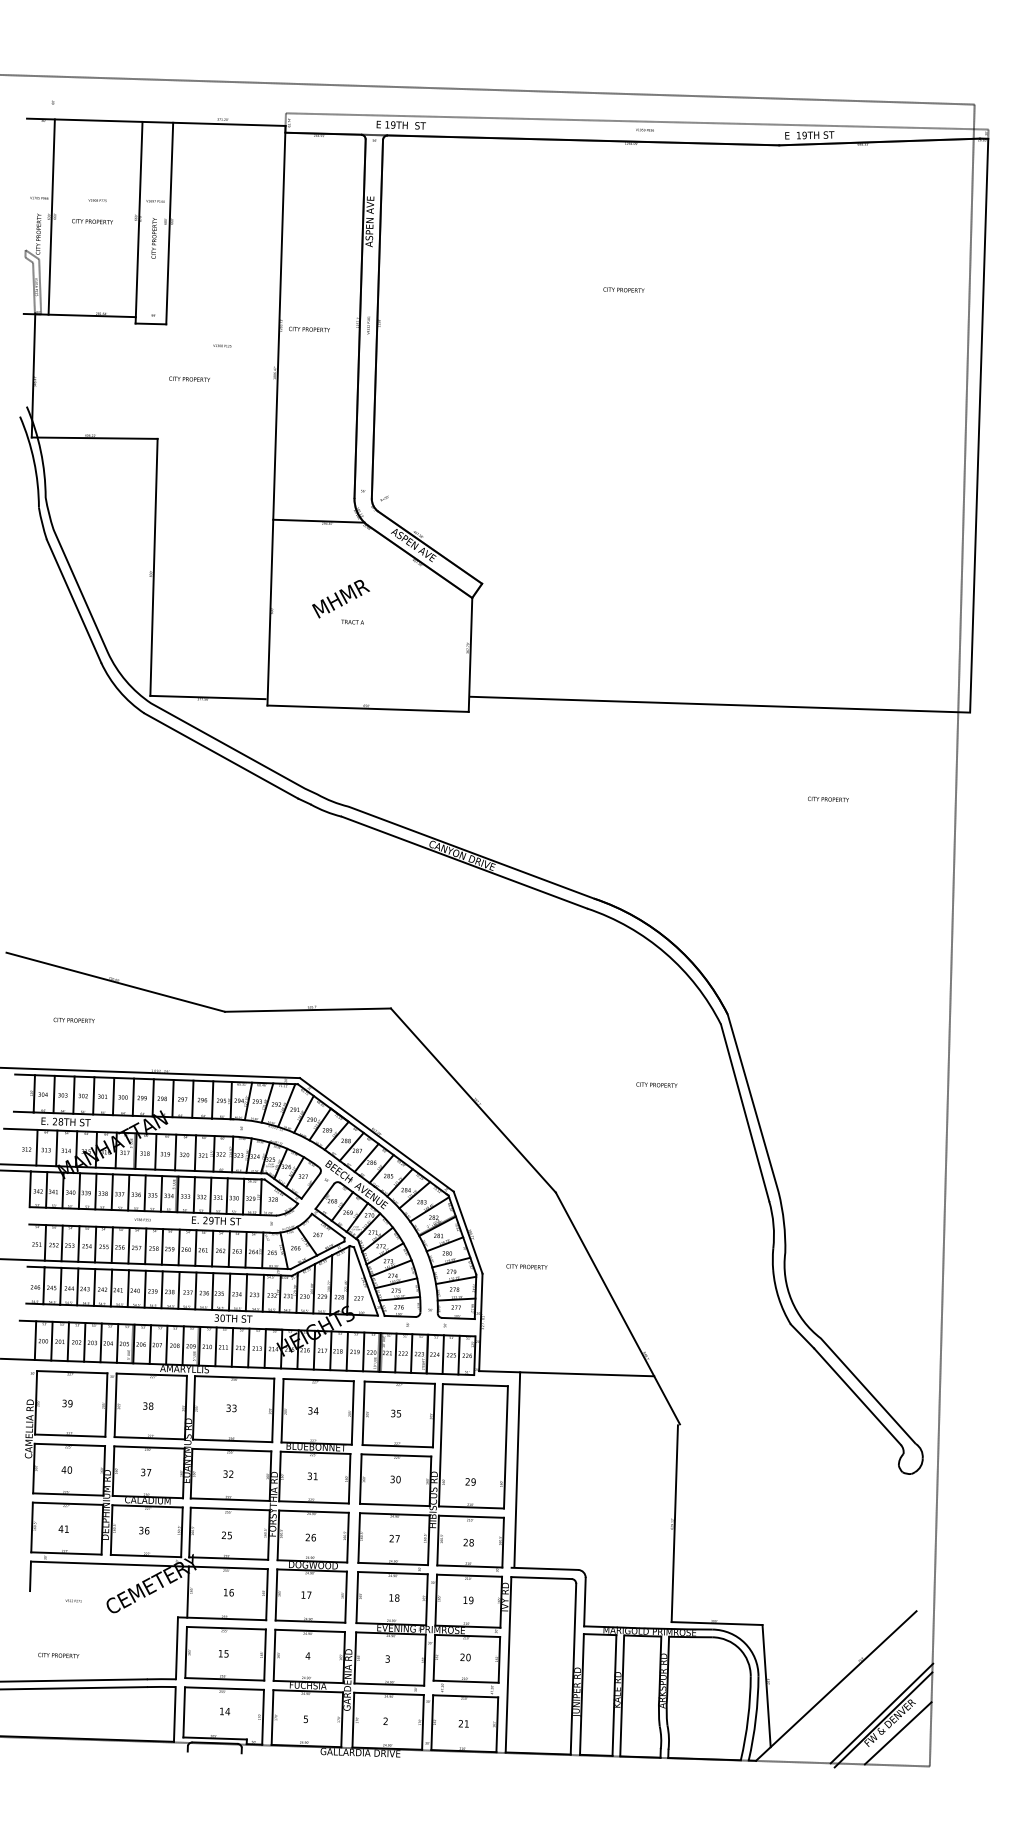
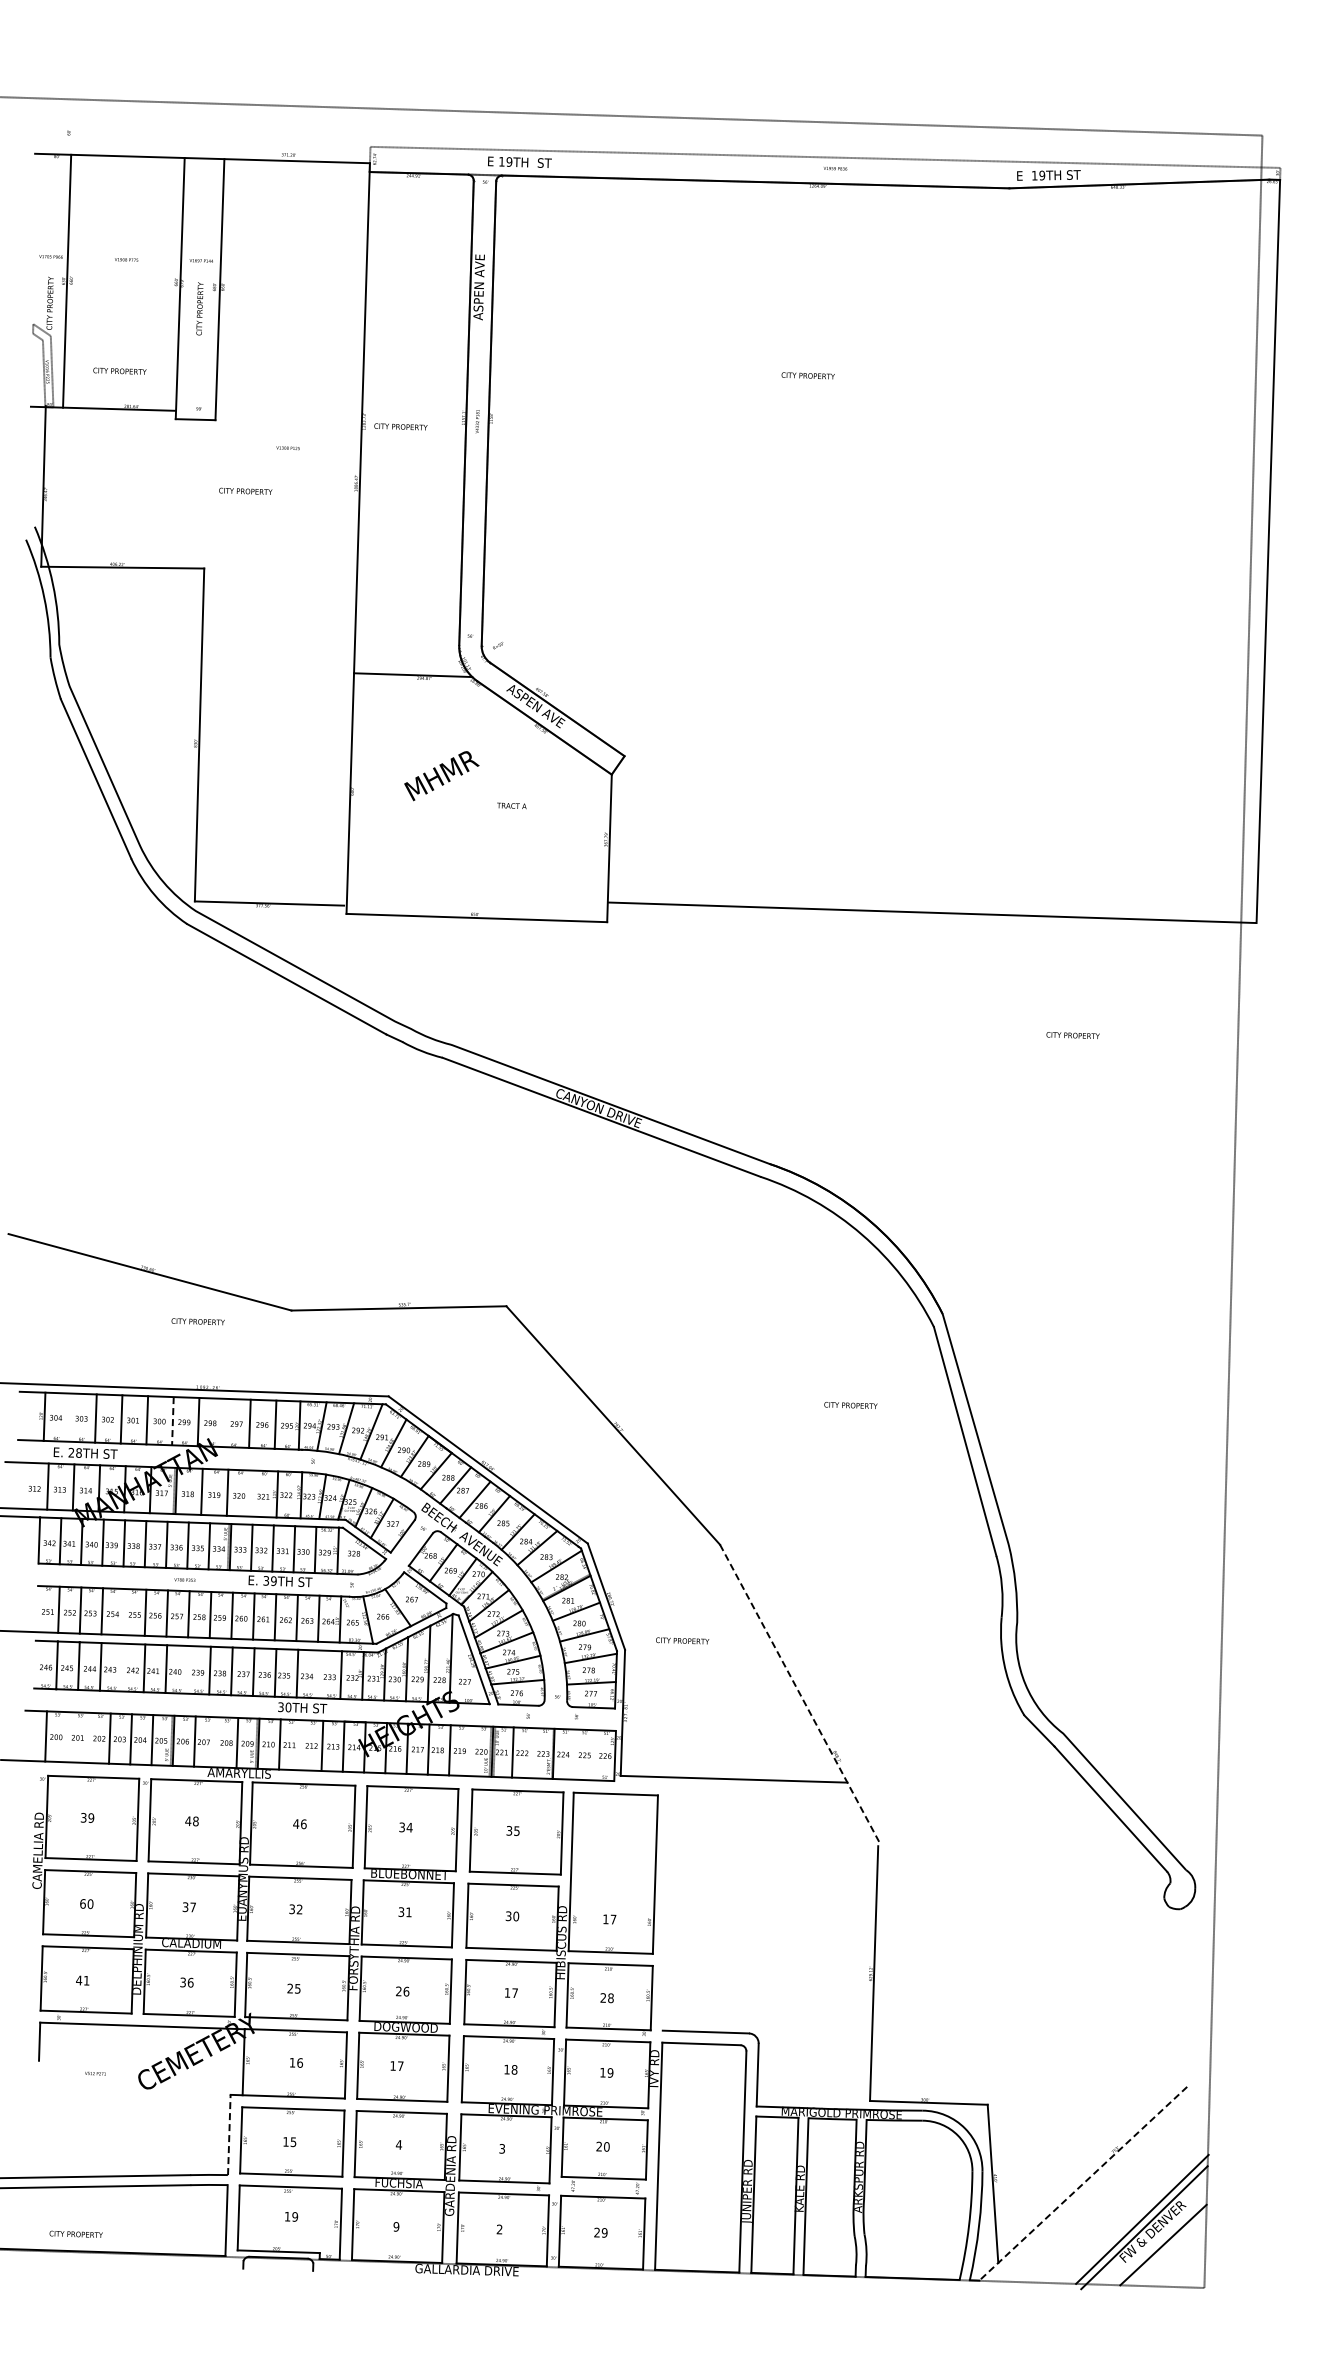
text: (92, 221) -> (119, 370), moved
text: (352, 621) -> (511, 805), moved
text: (73, 1020) -> (197, 1321), moved
line: (54, 1094) -> (70, 1417), removed
line: (133, 1097) -> (172, 1421), solid -> dashed
line: (173, 1098) -> (224, 1422), removed
line: (195, 1153) -> (253, 1493), removed
text: (204, 1220) -> (265, 1580), 29TH -> 39TH
line: (95, 1244) -> (123, 1612), removed
line: (94, 1287) -> (122, 1667), removed
line: (145, 1288) -> (188, 1669), removed
line: (246, 1292) -> (319, 1674), removed
line: (617, 1309) -> (800, 1695), solid -> dashed
line: (52, 1341) -> (67, 1737), removed
line: (68, 1341) -> (88, 1737), removed
line: (167, 1345) -> (216, 1742), removed
line: (232, 1347) -> (301, 1745), removed
line: (363, 1352) -> (471, 1751), removed
line: (411, 1353) -> (533, 1753), removed
line: (443, 1354) -> (574, 1754), removed
line: (458, 1355) -> (594, 1755), removed
text: (145, 1406) -> (188, 1821), 38 -> 48
text: (231, 1408) -> (299, 1824), 33 -> 46
text: (63, 1469) -> (82, 1903), 40 -> 60
line: (516, 1469) -> (669, 1903), removed
text: (470, 1481) -> (609, 1919), 29 -> 17
text: (391, 1538) -> (507, 1992), 27 -> 17
line: (177, 1647) -> (229, 2134), solid -> dashed
text: (58, 1654) -> (75, 2233), moved
line: (835, 1686) -> (1082, 2184), solid -> dashed
text: (228, 1711) -> (295, 2216), 14 -> 19
text: (306, 1719) -> (396, 2226), 5 -> 9
text: (466, 1723) -> (604, 2232), 21 -> 29

